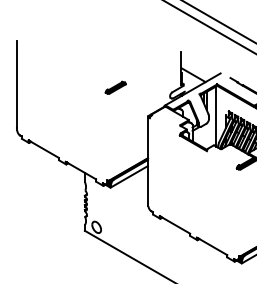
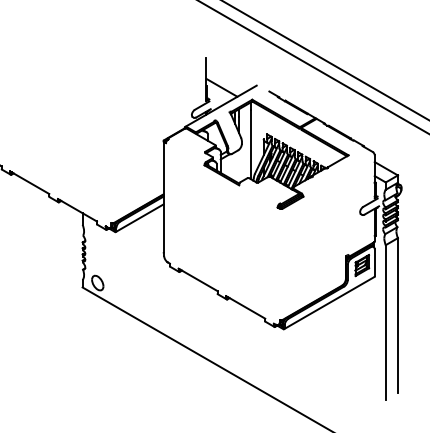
part: (115, 87) -> (122, 103), removed

